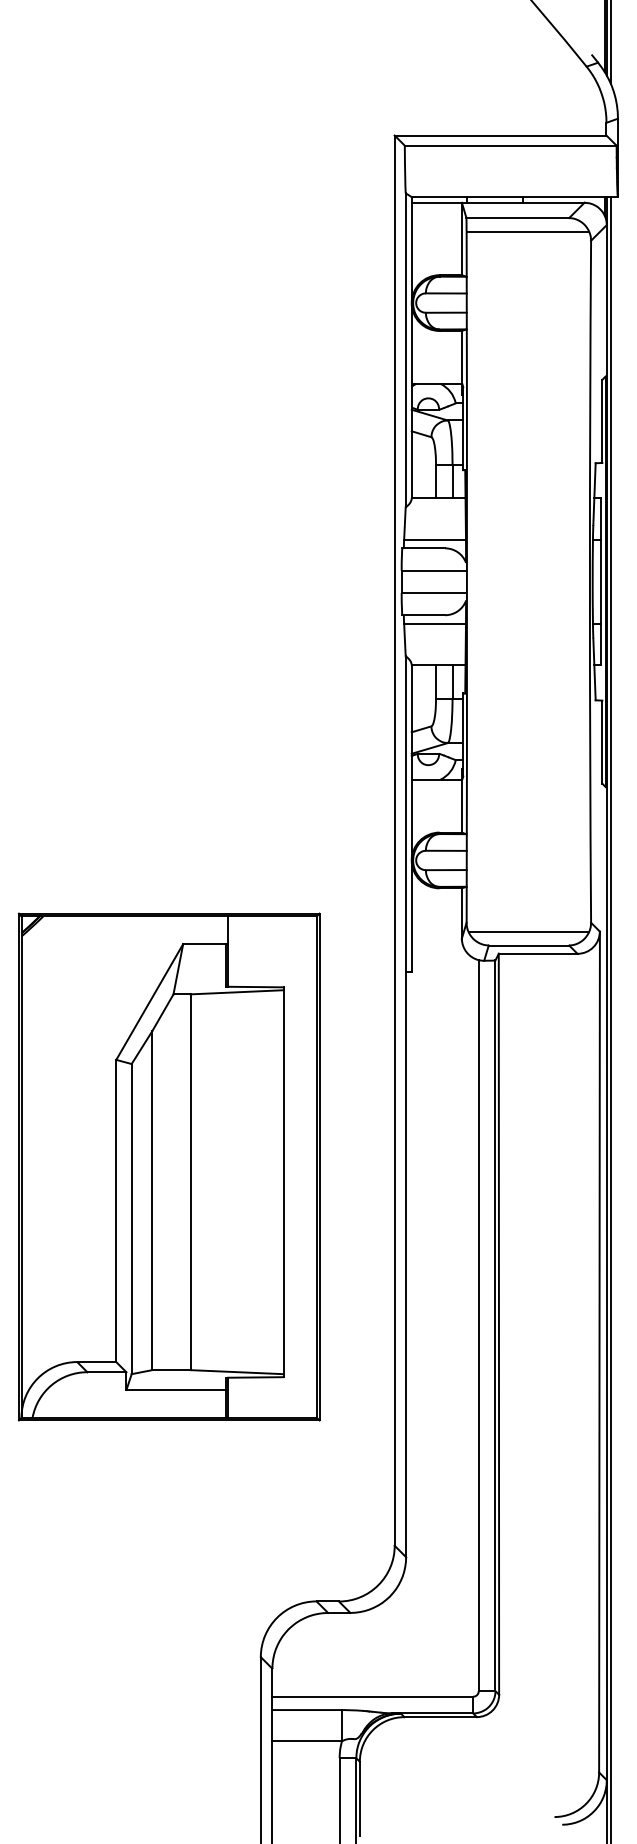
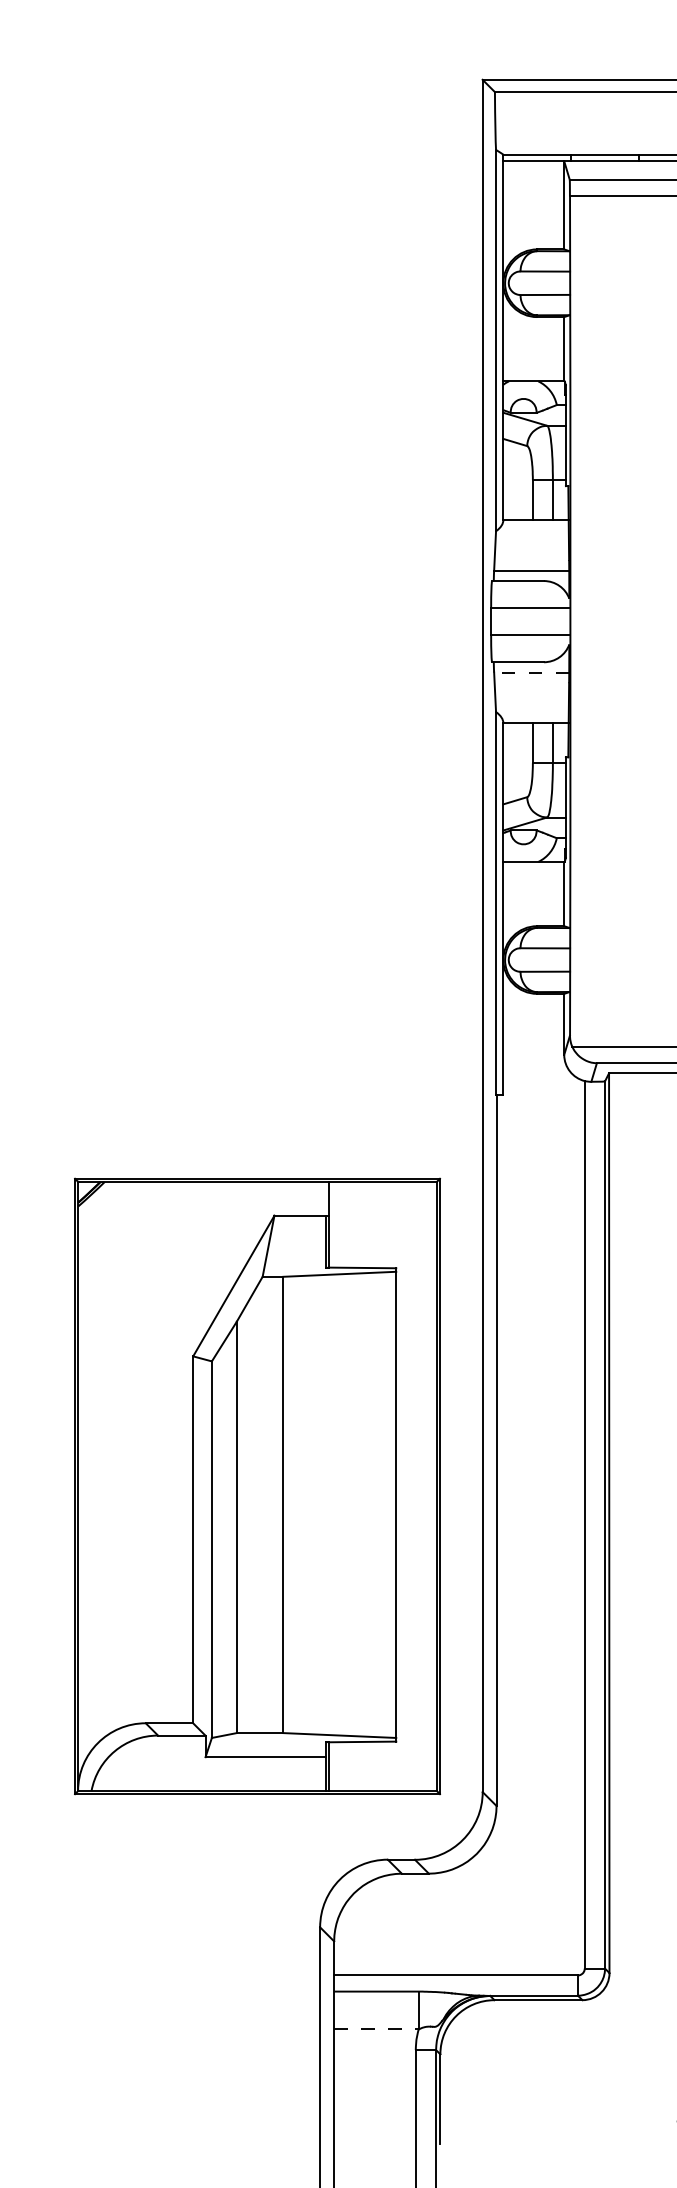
line: (435, 623) -> (532, 672), solid -> dashed
part: (168, 1166) -> (256, 1485), moved
line: (307, 1741) -> (376, 2029), solid -> dashed

